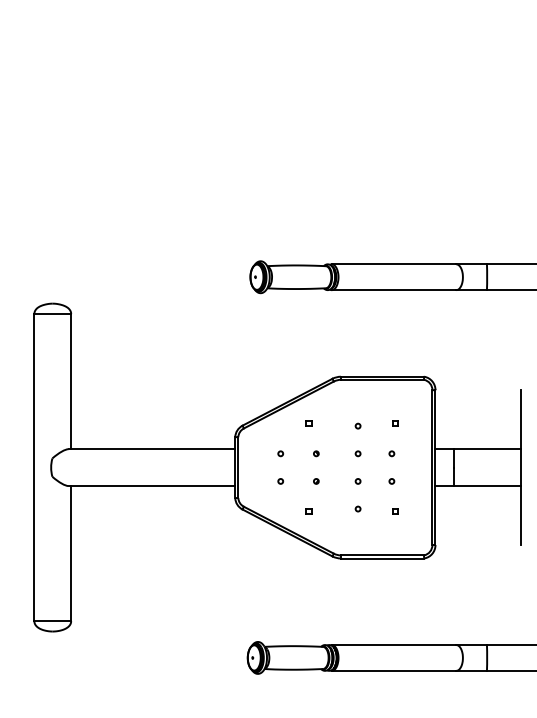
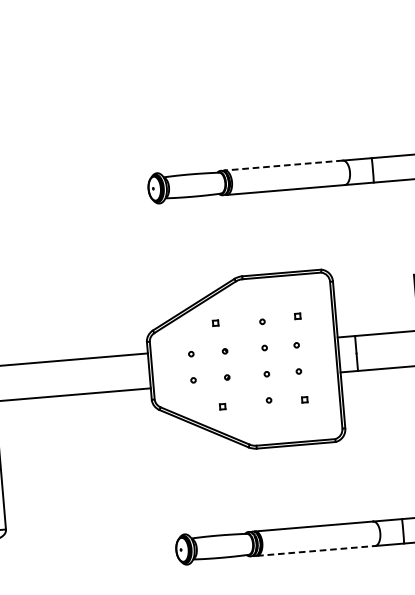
line: (393, 264) -> (283, 165), solid -> dashed
line: (394, 670) -> (316, 550), solid -> dashed

